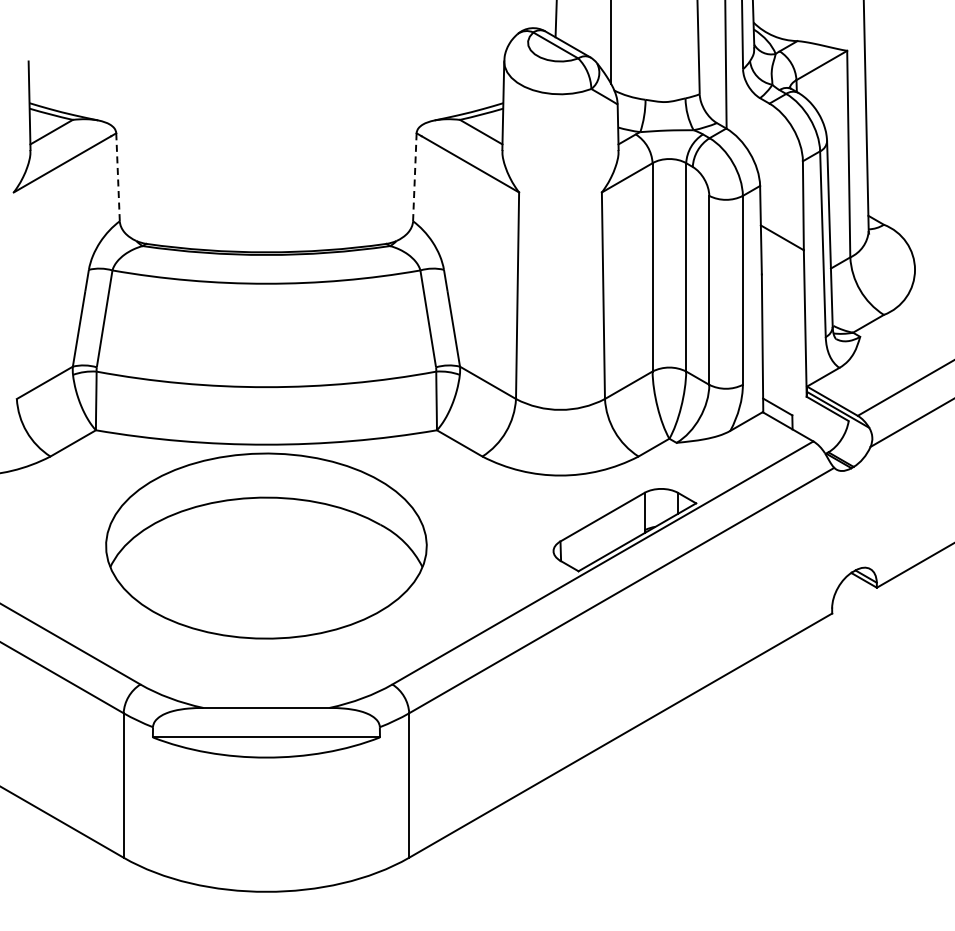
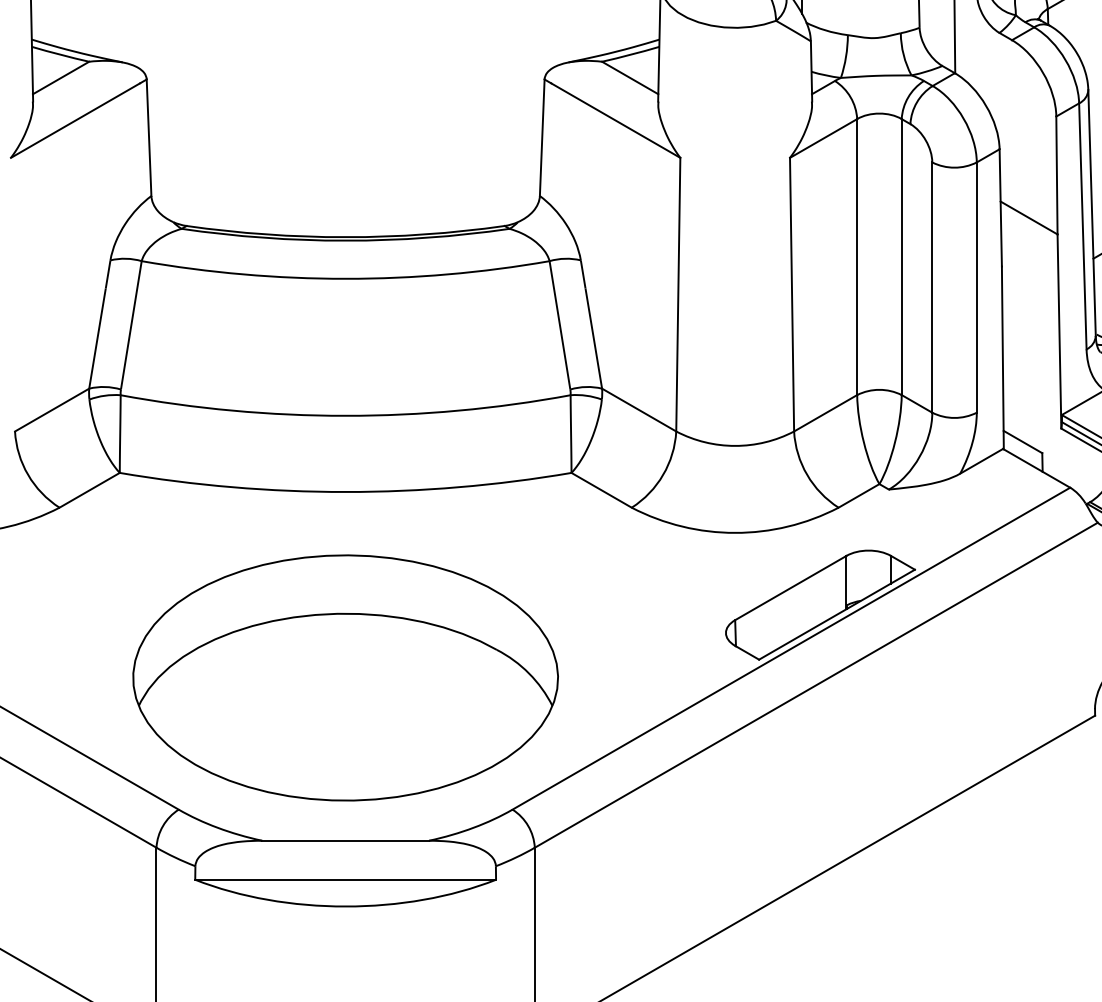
line: (118, 177) -> (149, 138), dashed -> solid
line: (414, 177) -> (541, 138), dashed -> solid
part: (266, 545) -> (345, 677), moved

